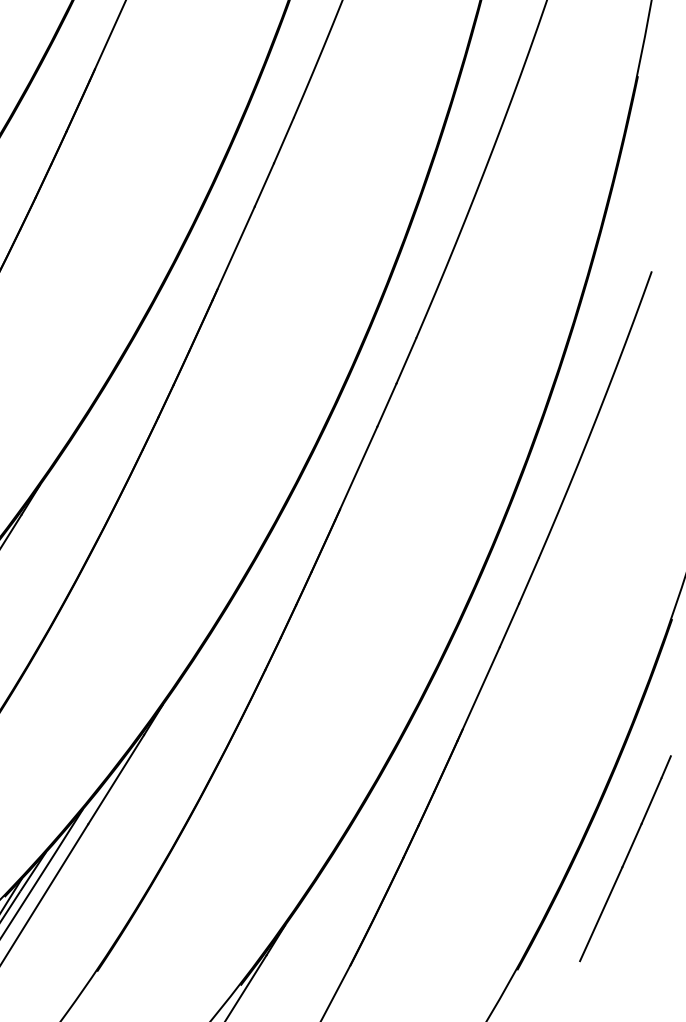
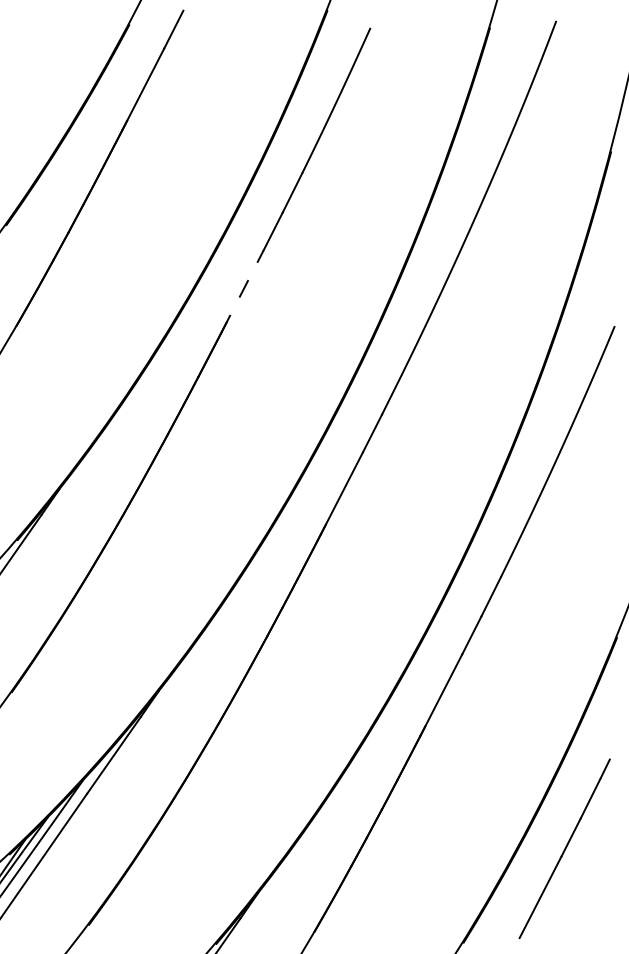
line: (233, 252) -> (242, 290), solid -> dashed

